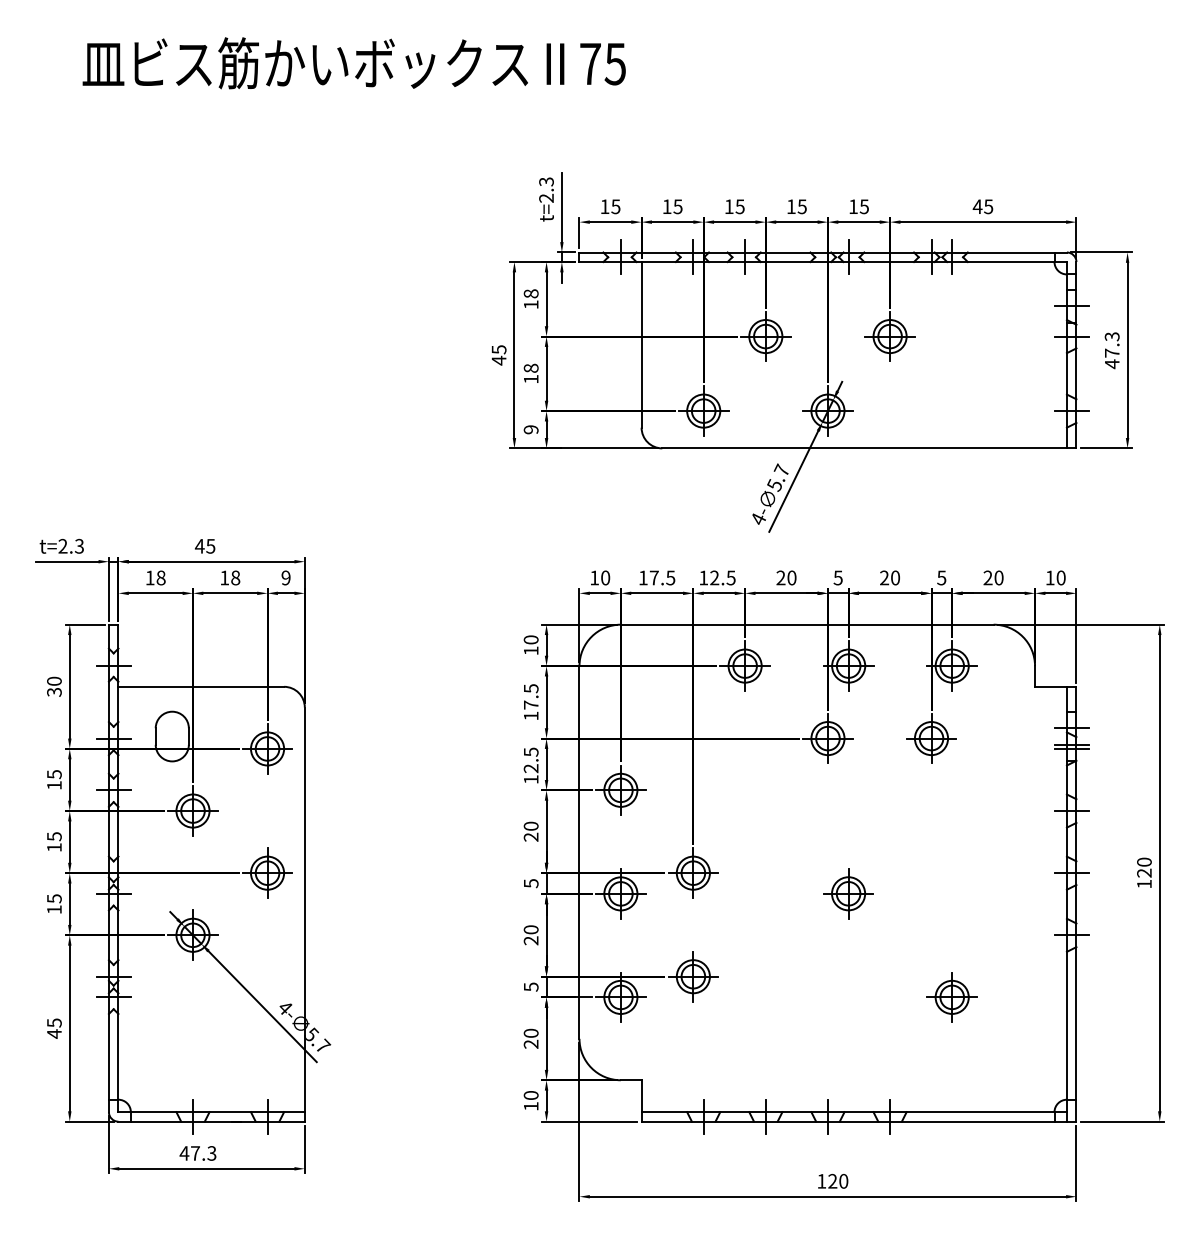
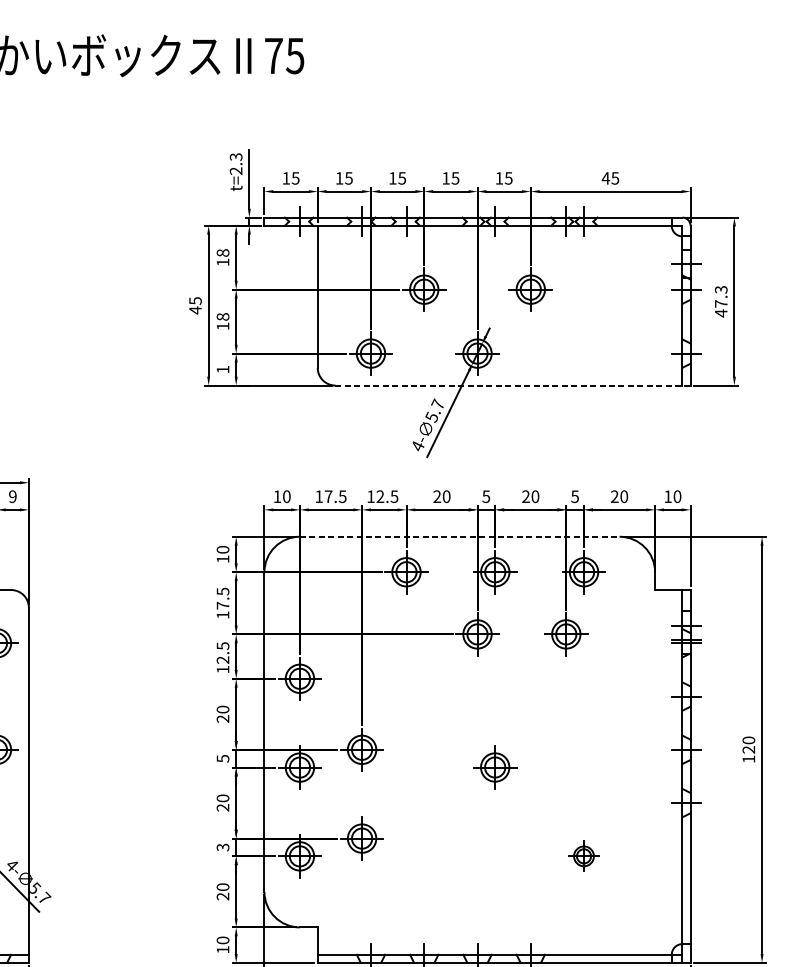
text: (530, 429) -> (222, 369), 9 -> 1
line: (869, 448) -> (513, 385), solid -> dashed
line: (807, 624) -> (459, 536), solid -> dashed
text: (530, 986) -> (222, 847), 5 -> 3
part: (951, 997) -> (583, 856), size x0.7

